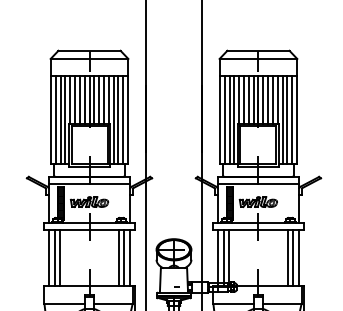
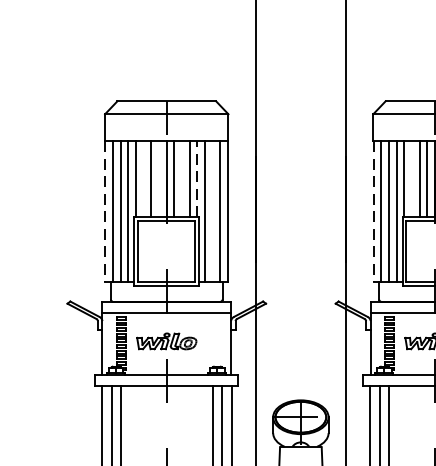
line: (75, 99) -> (144, 178), removed
line: (84, 99) -> (158, 178), removed
line: (99, 99) -> (182, 178), removed
line: (108, 99) -> (196, 178), solid -> dashed
line: (243, 99) -> (411, 178), removed
line: (50, 120) -> (104, 211), solid -> dashed
line: (118, 120) -> (212, 211), removed
line: (219, 120) -> (373, 211), solid -> dashed

